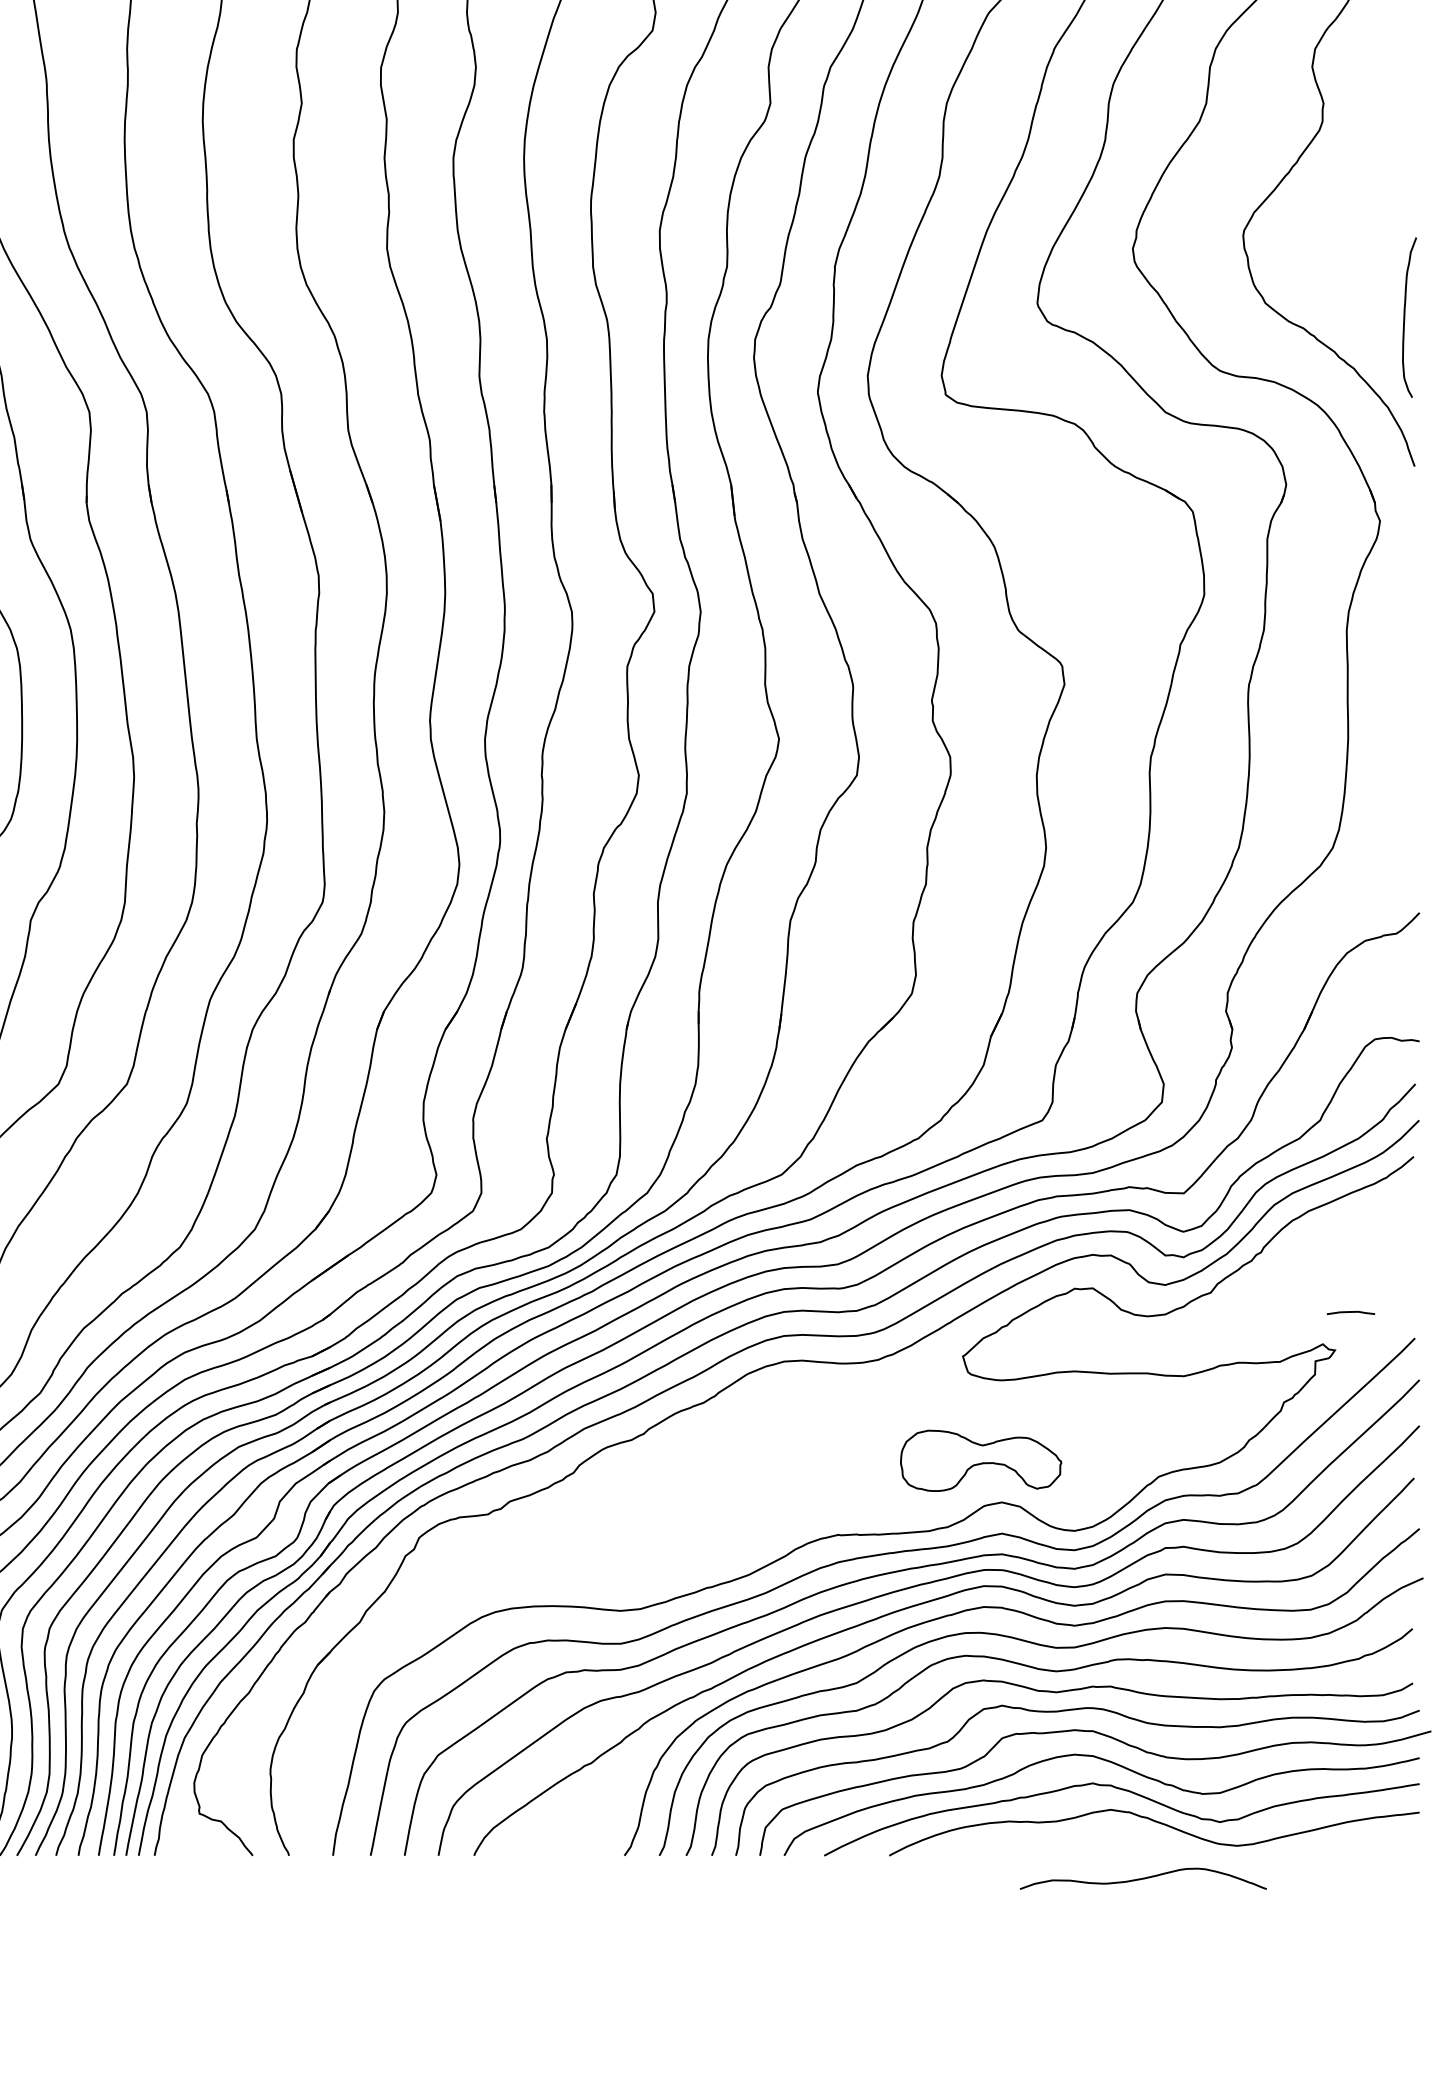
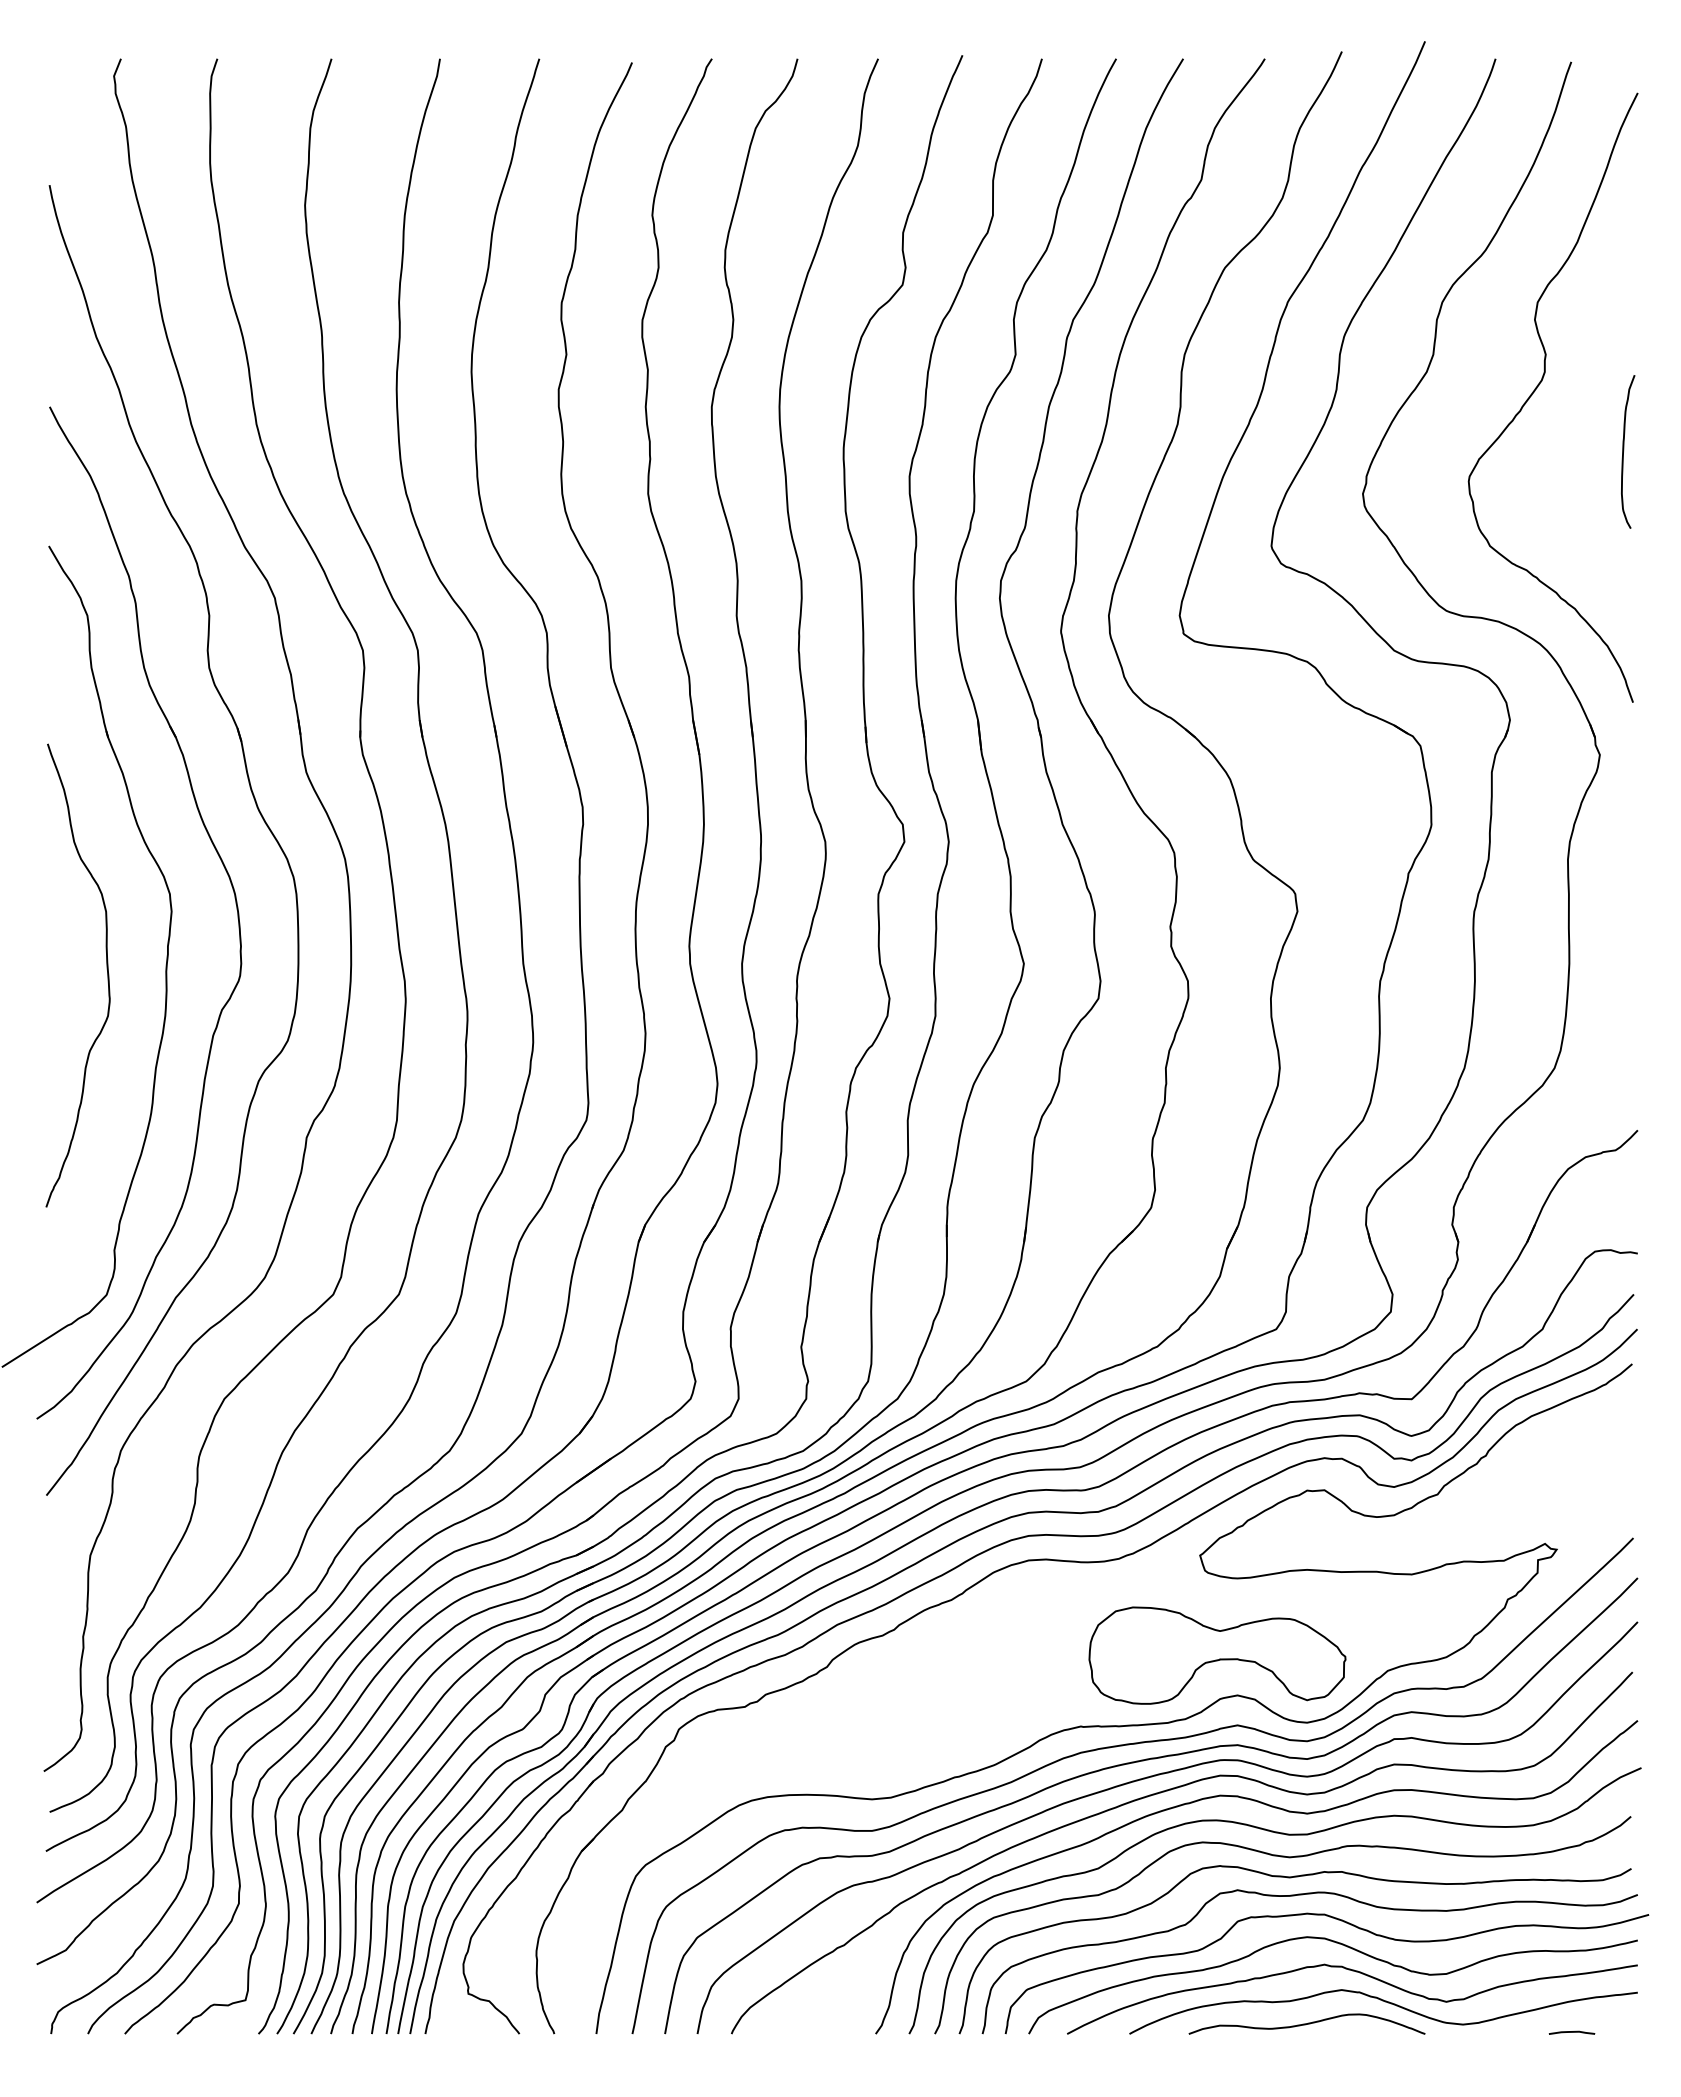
curve: (1405, 316) -> (1624, 450), moved
curve: (1350, 1312) -> (1571, 2032), moved
part: (981, 1460) -> (1217, 1655), size x1.67
curve: (1142, 1878) -> (1306, 2023), moved

